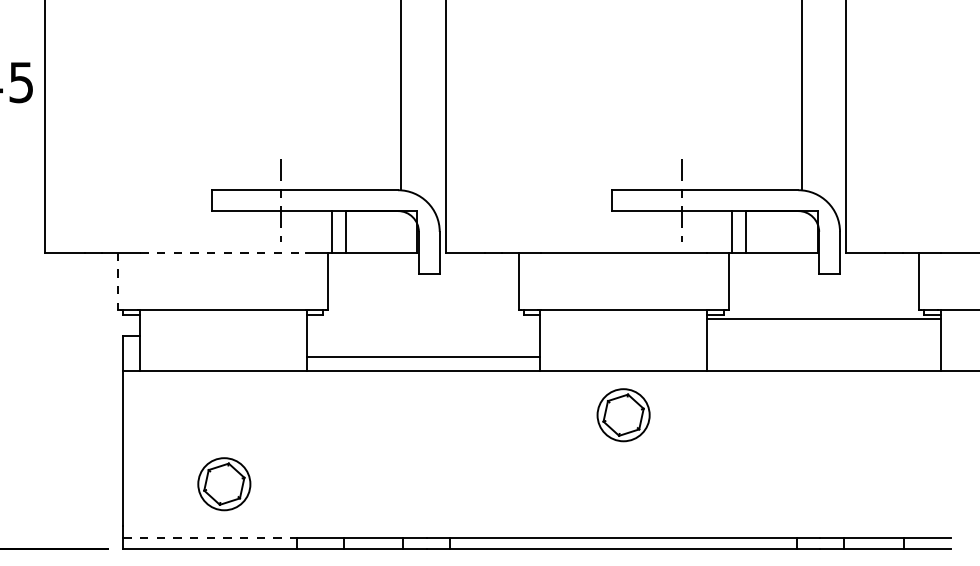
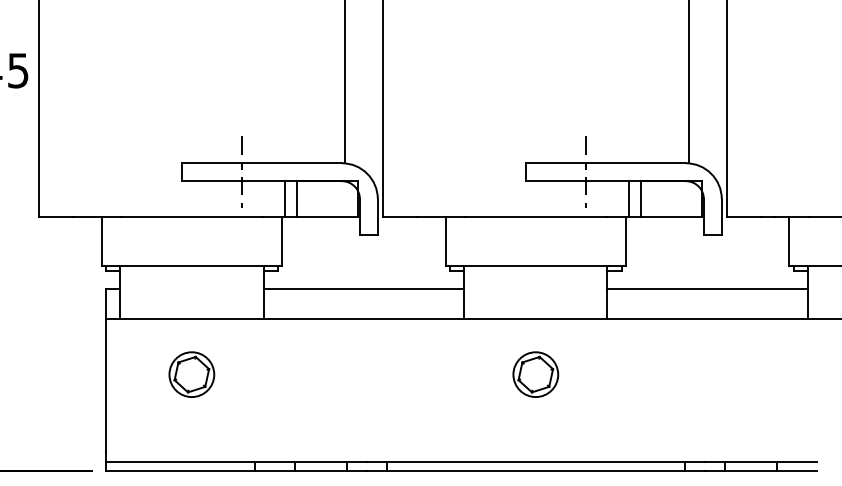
line: (223, 252) -> (191, 216), dashed -> solid
line: (118, 281) -> (101, 241), dashed -> solid
line: (823, 319) -> (707, 288), moved
line: (423, 357) -> (363, 288), moved
part: (623, 415) -> (535, 374), moved
part: (224, 484) -> (191, 374), moved
line: (209, 537) -> (179, 461), dashed -> solid

